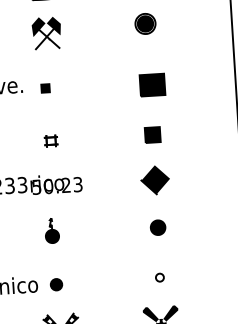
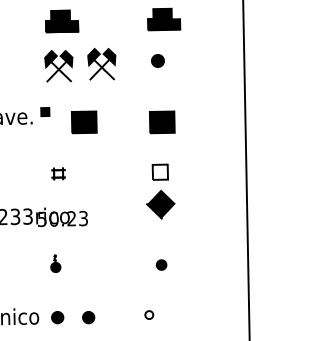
part: (145, 23) -> (157, 60), size x0.6
part: (89, 28) -> (101, 63), added
part: (45, 88) -> (45, 112), moved
part: (74, 88) -> (84, 122), added
fill: (152, 134) -> (160, 171), removed
part: (154, 180) -> (160, 204), moved
part: (157, 227) -> (161, 264), size x0.7
part: (51, 230) -> (55, 263), size x0.7
part: (160, 277) -> (149, 314), moved
part: (87, 283) -> (88, 317), added

